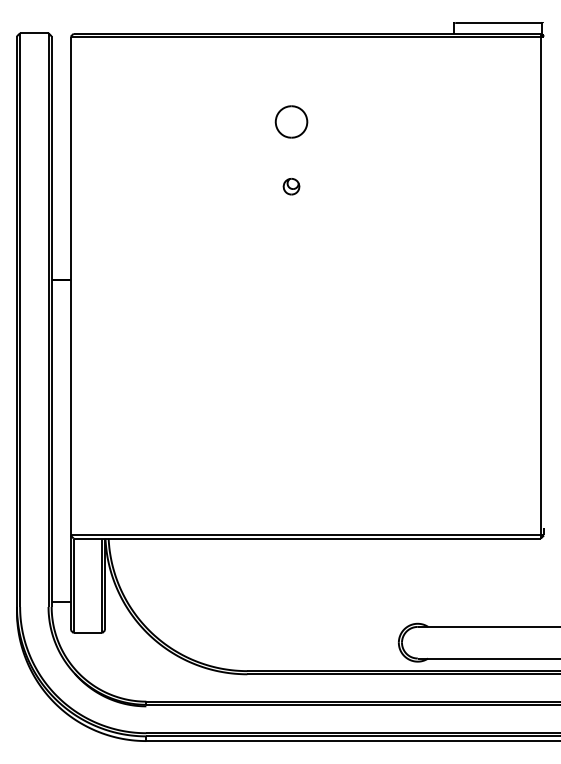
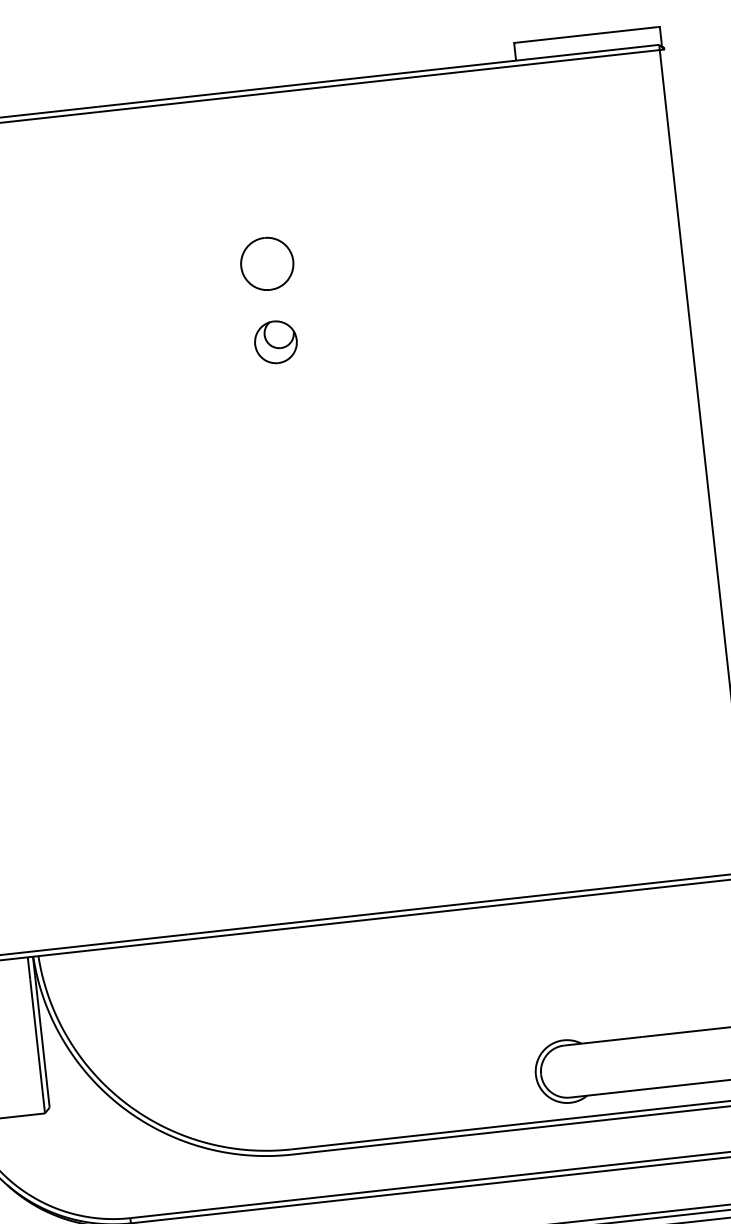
part: (291, 121) -> (267, 263), moved
part: (291, 186) -> (275, 342), size x1.6

